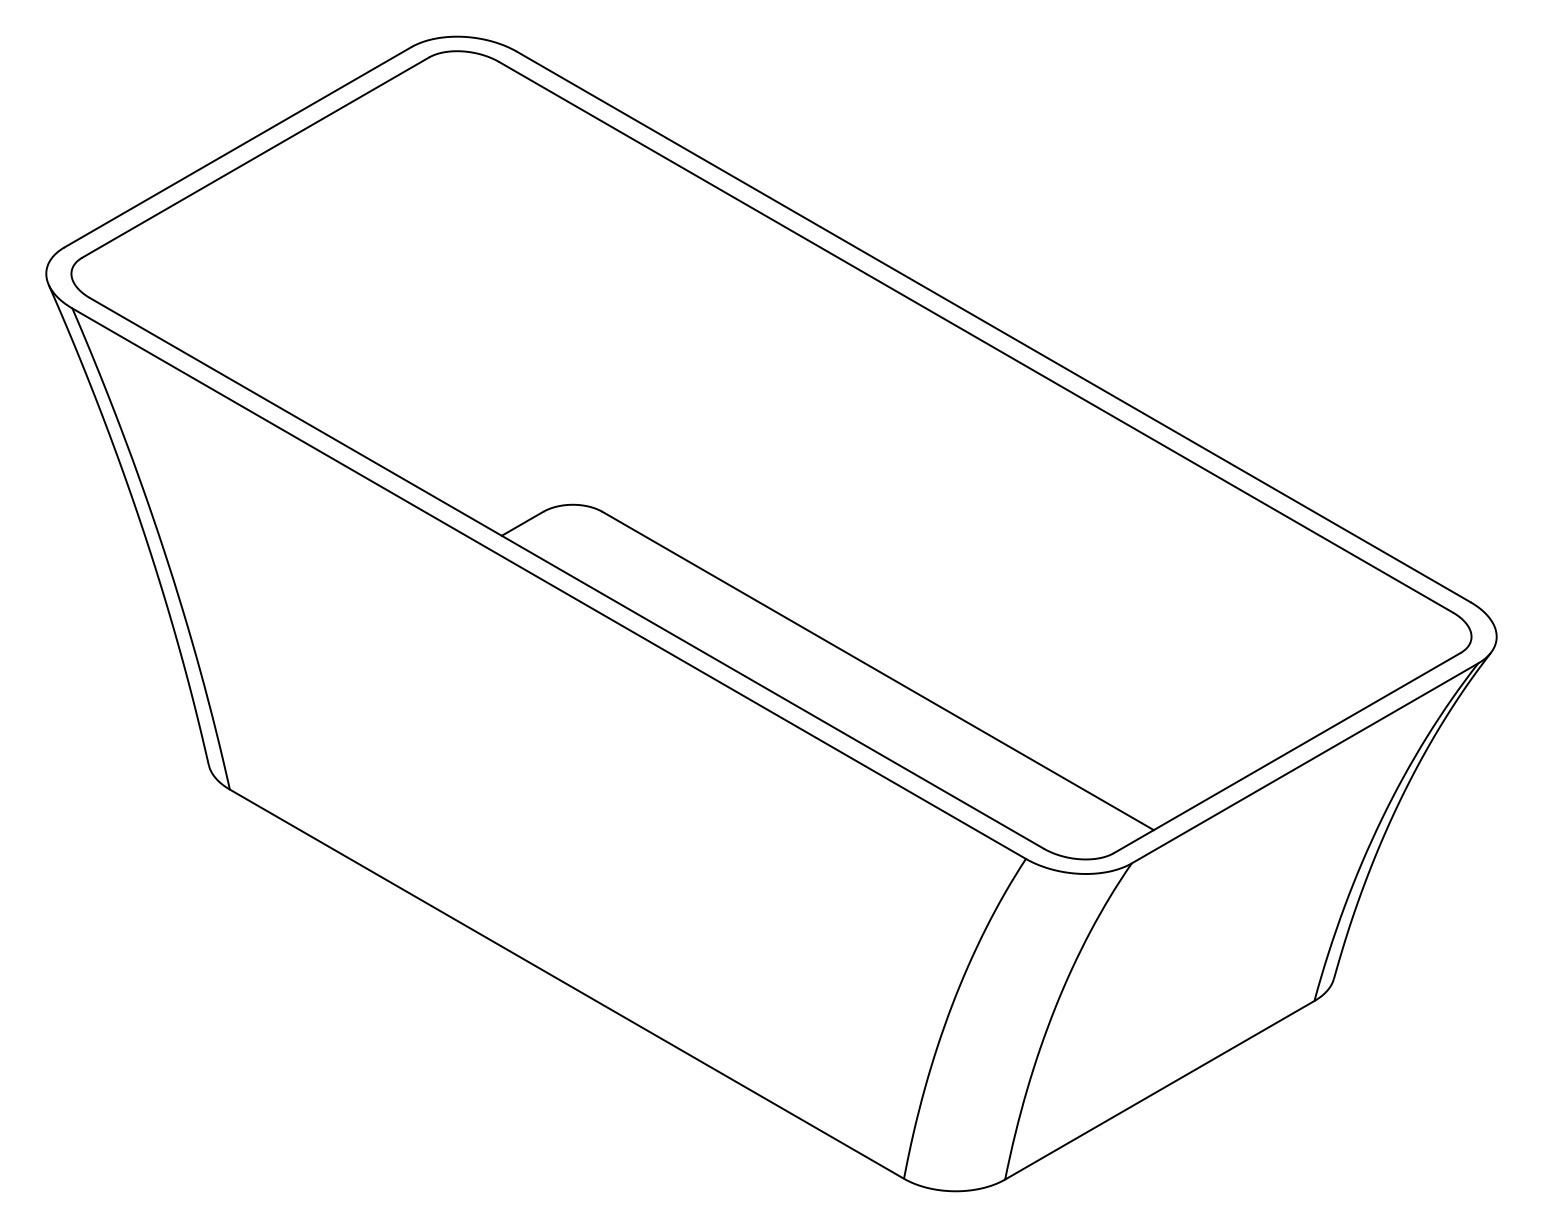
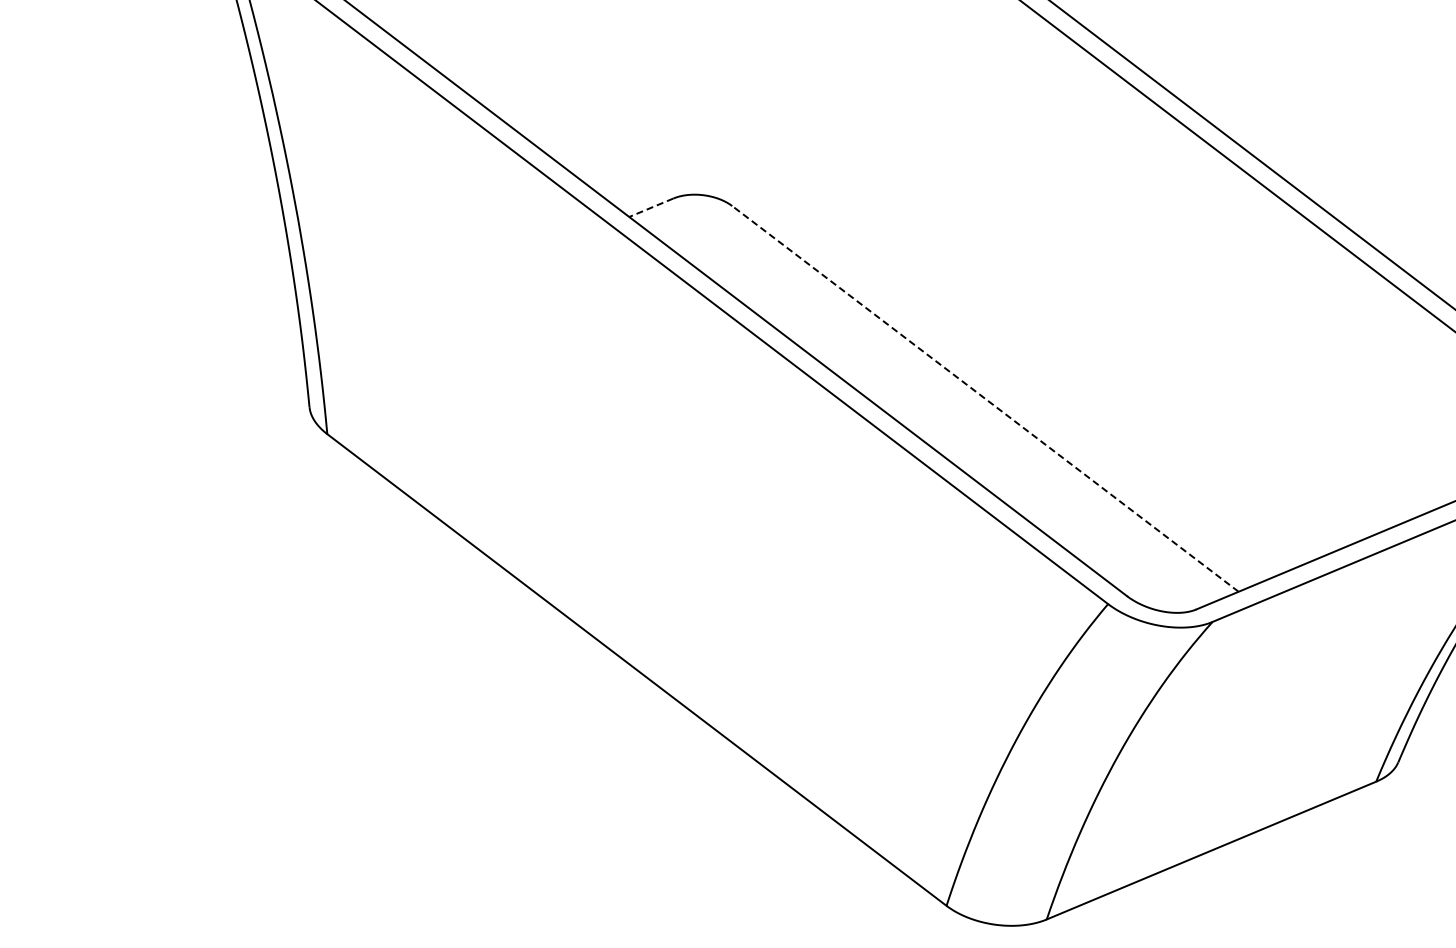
line: (522, 523) -> (651, 207), solid -> dashed
line: (877, 670) -> (984, 398), solid -> dashed

